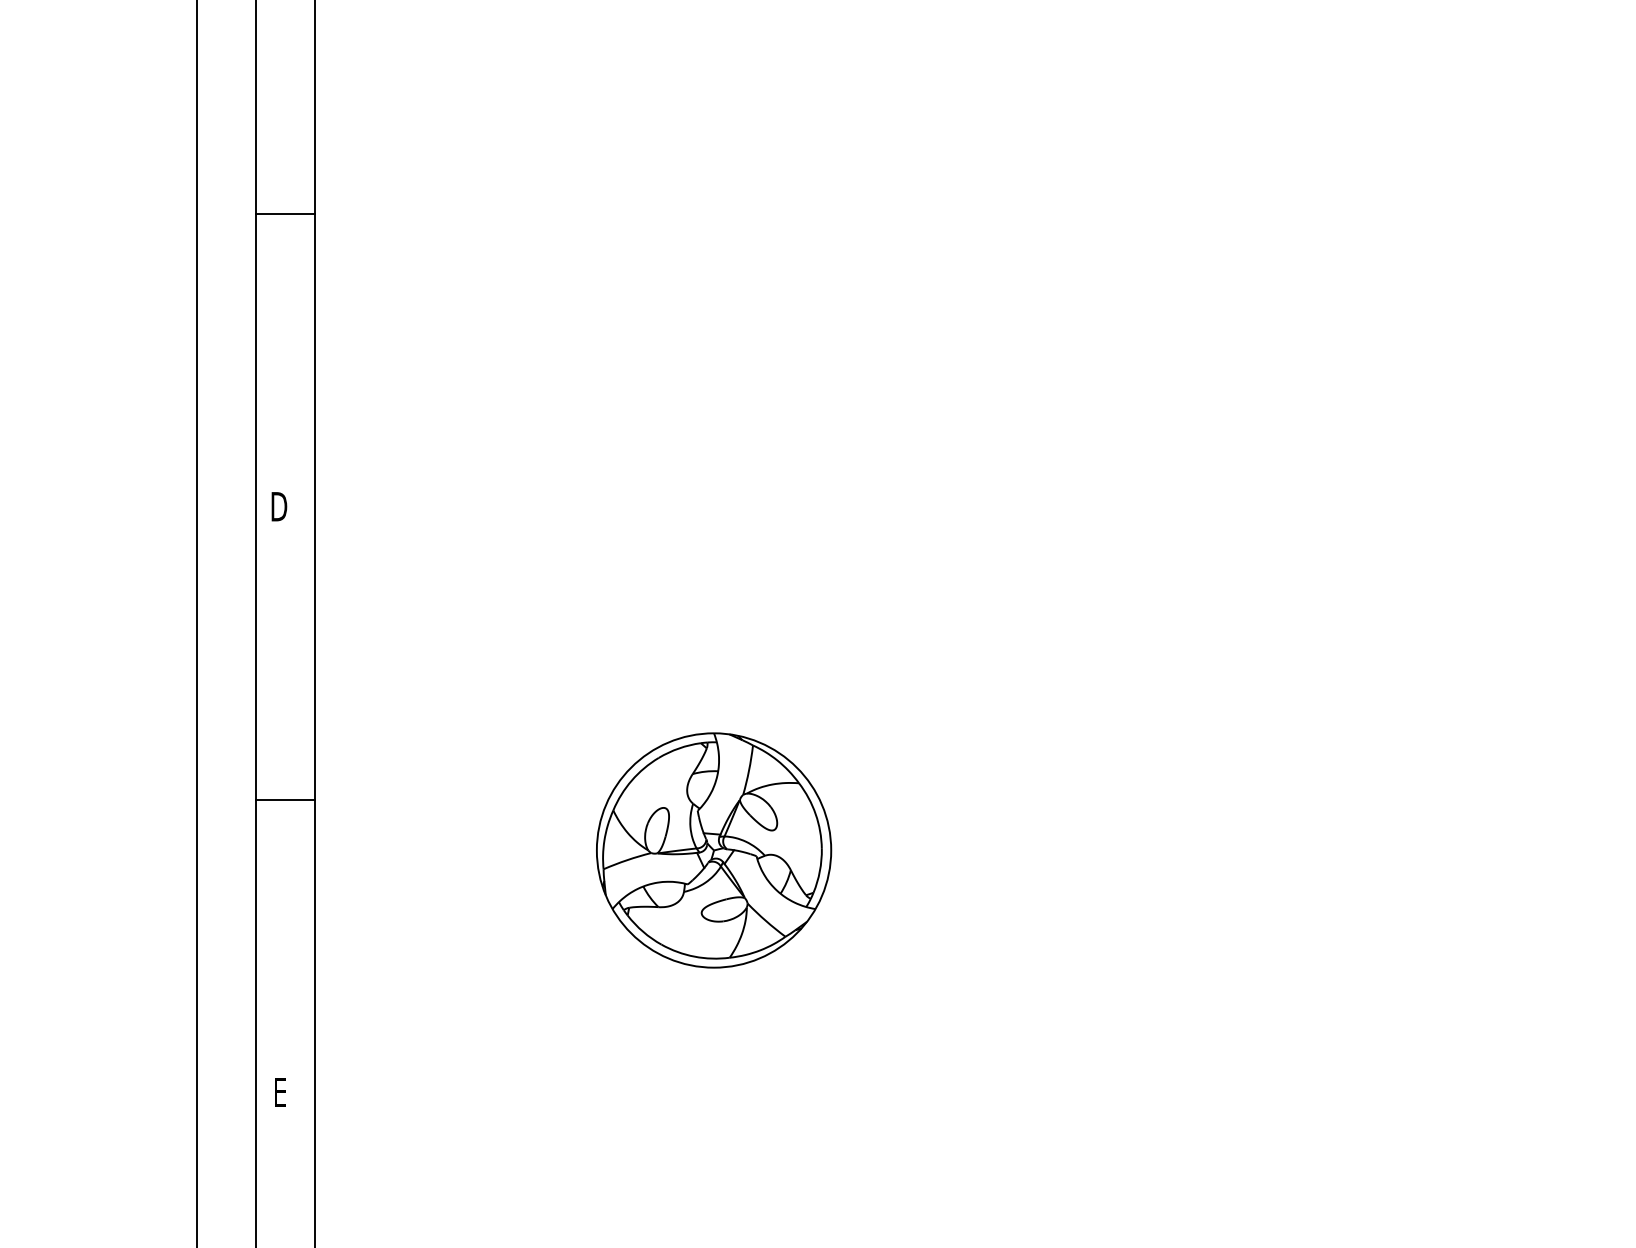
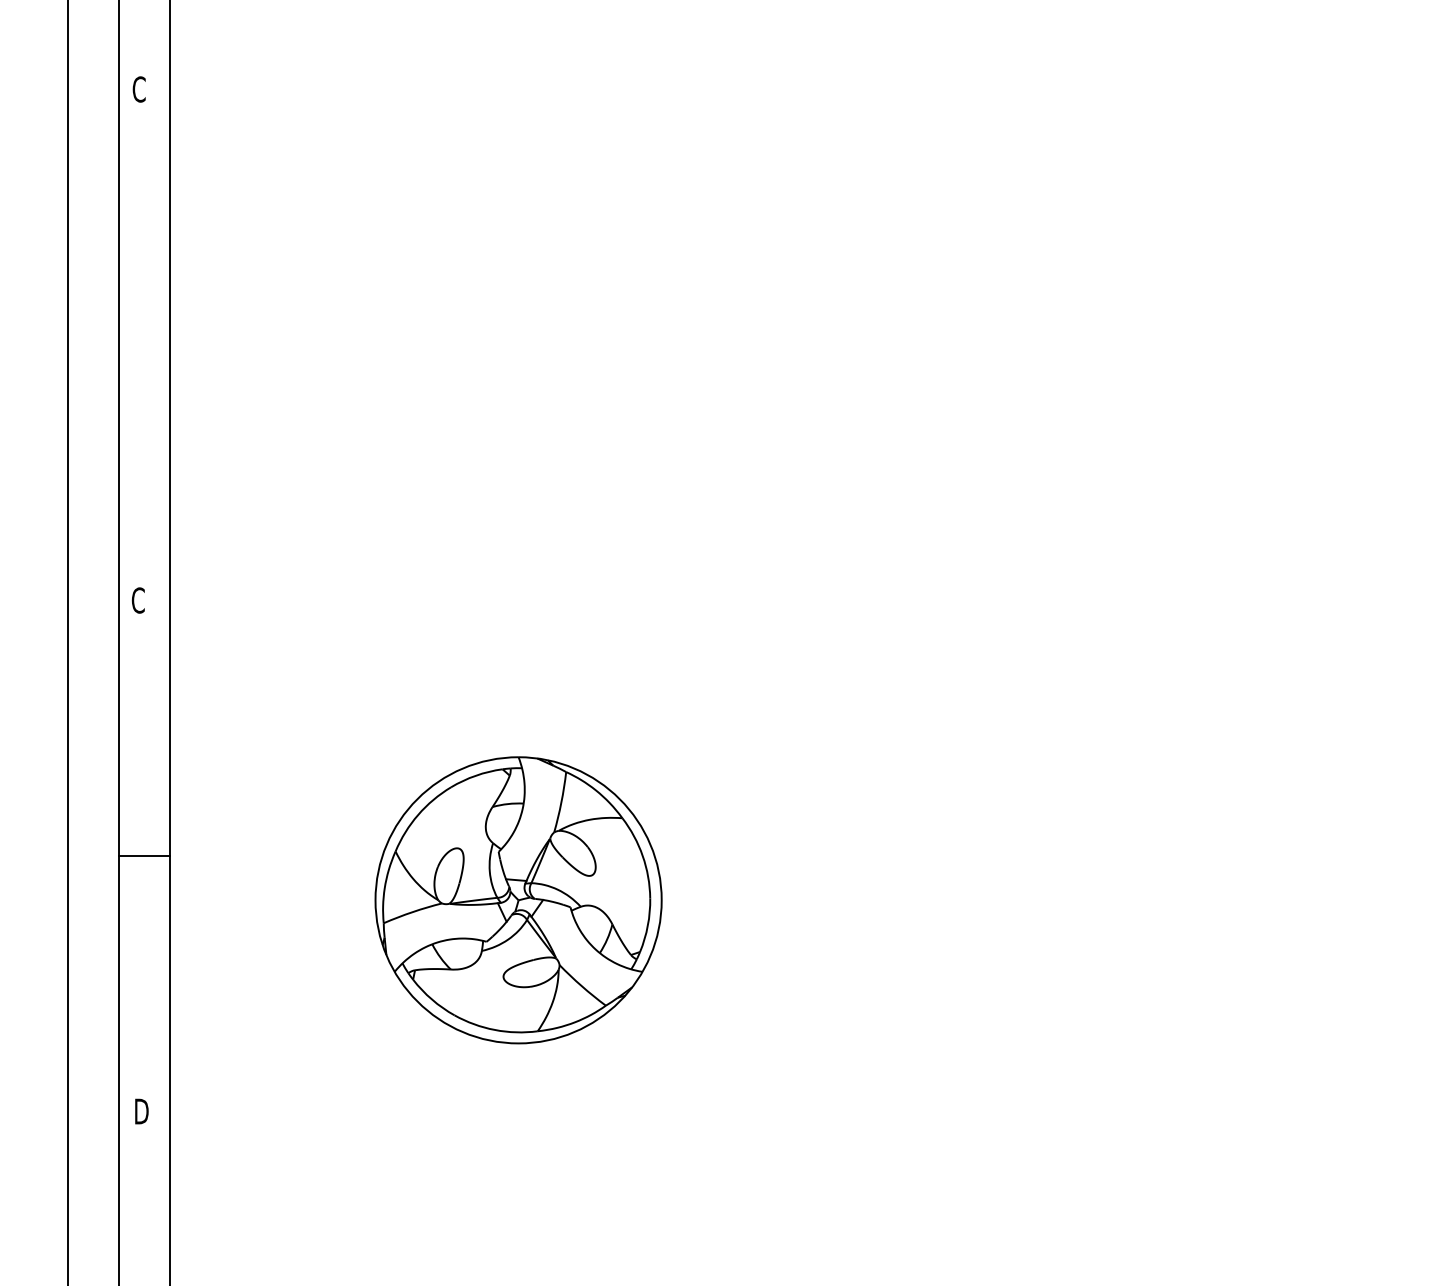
line: (285, 214) -> (144, 345), removed
text: (278, 506) -> (138, 600), D -> C
part: (713, 850) -> (518, 900), size x1.4
text: (281, 1092) -> (141, 1111), E -> D

